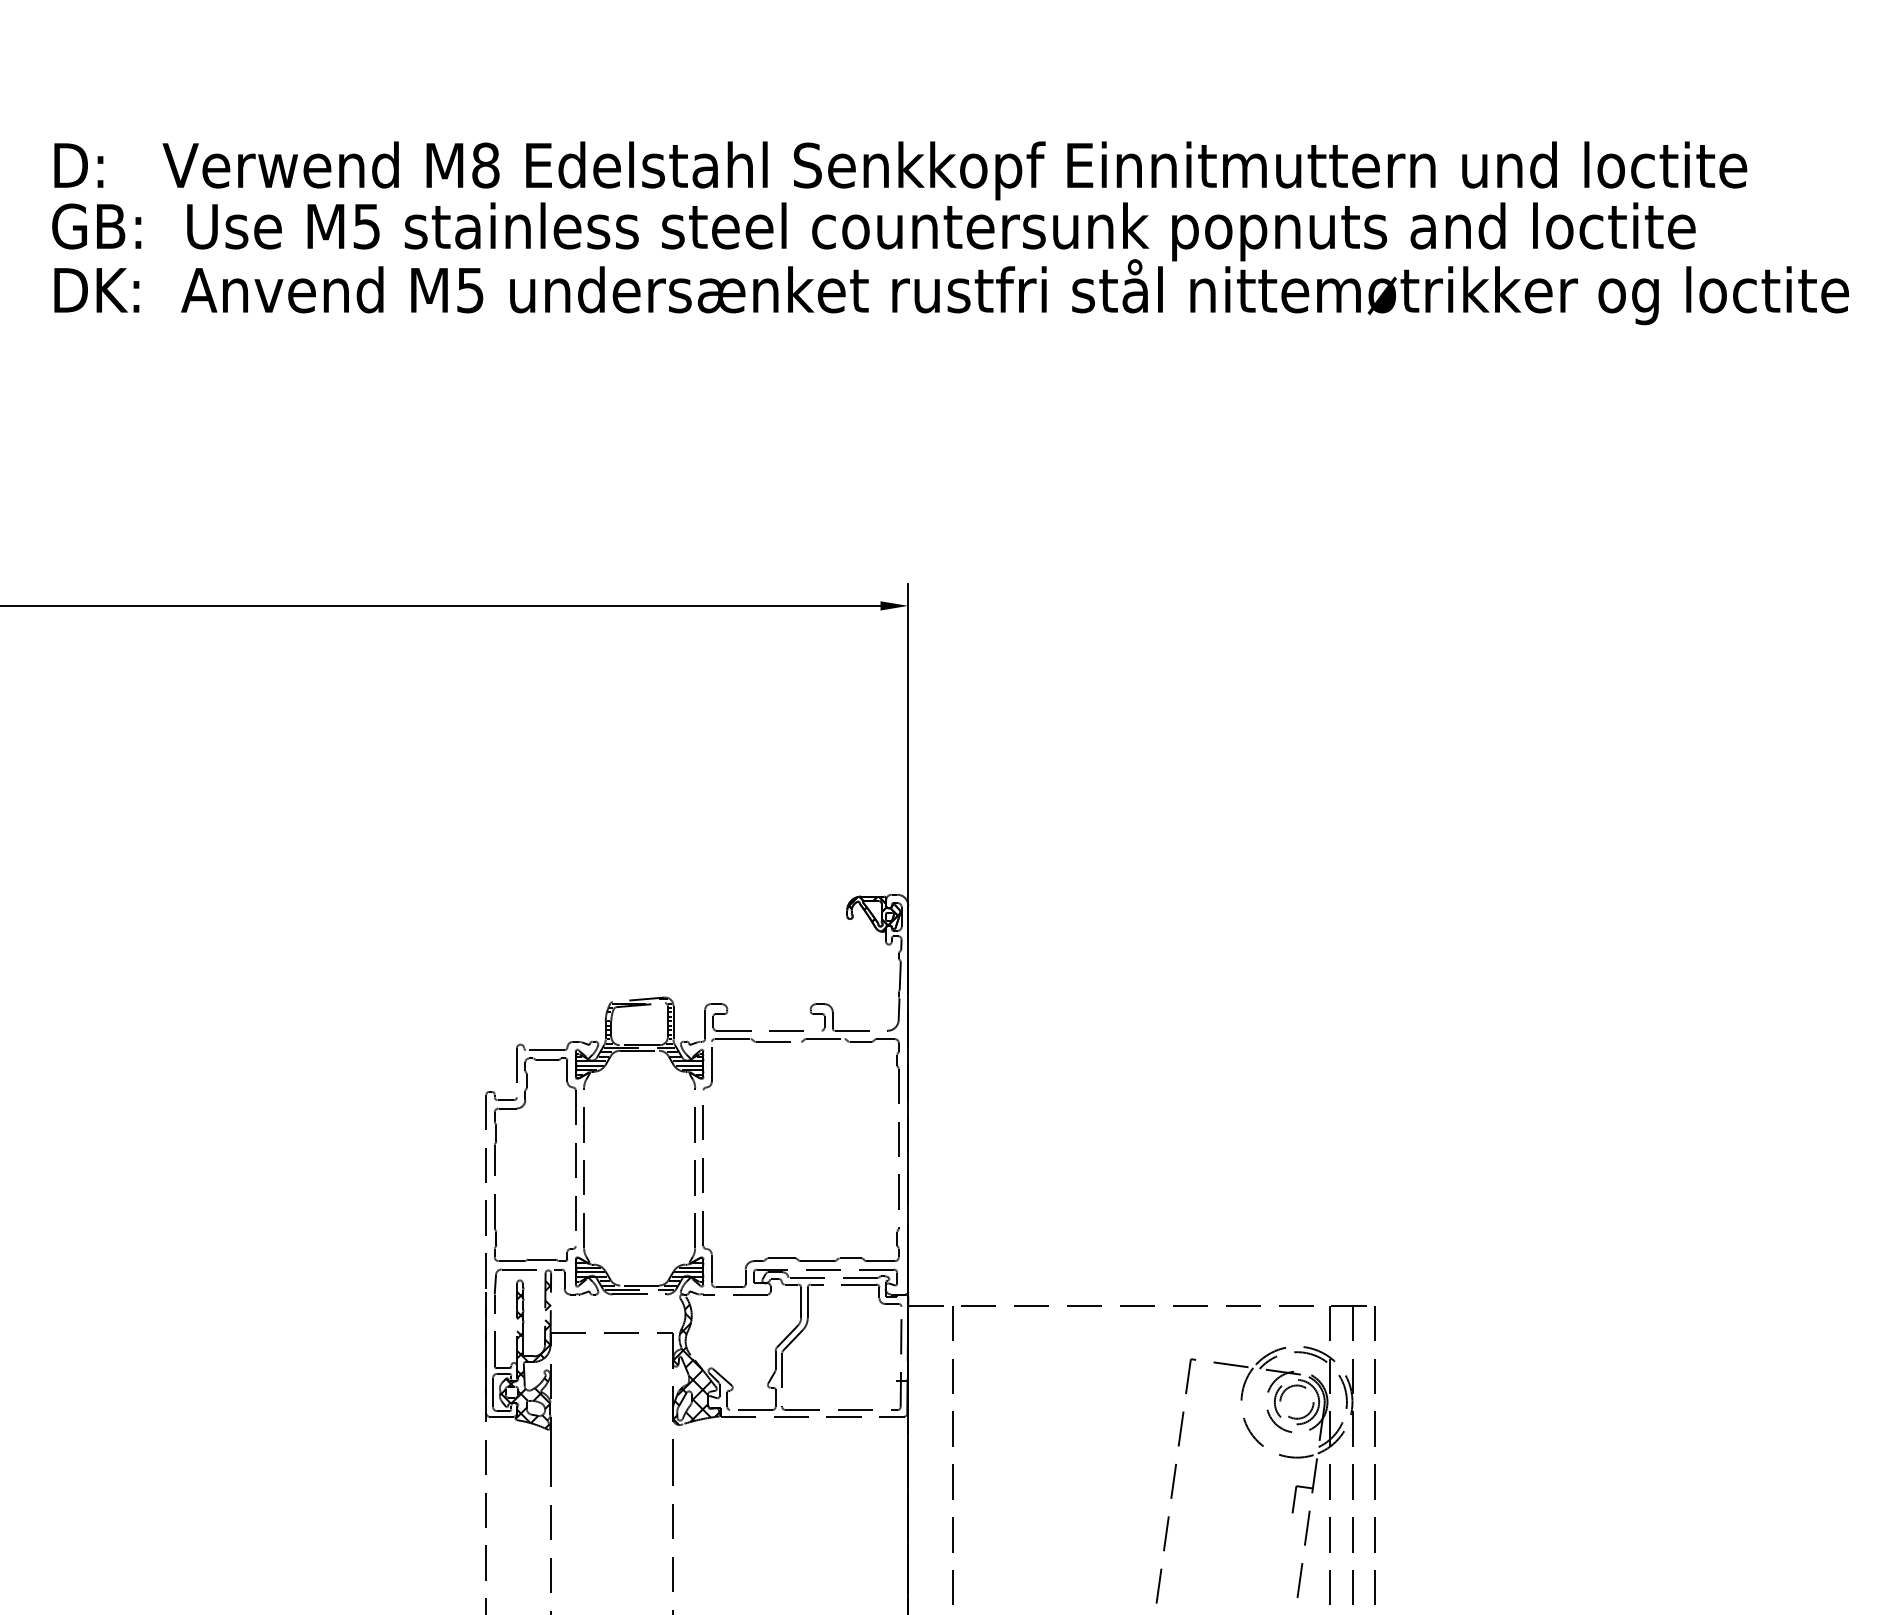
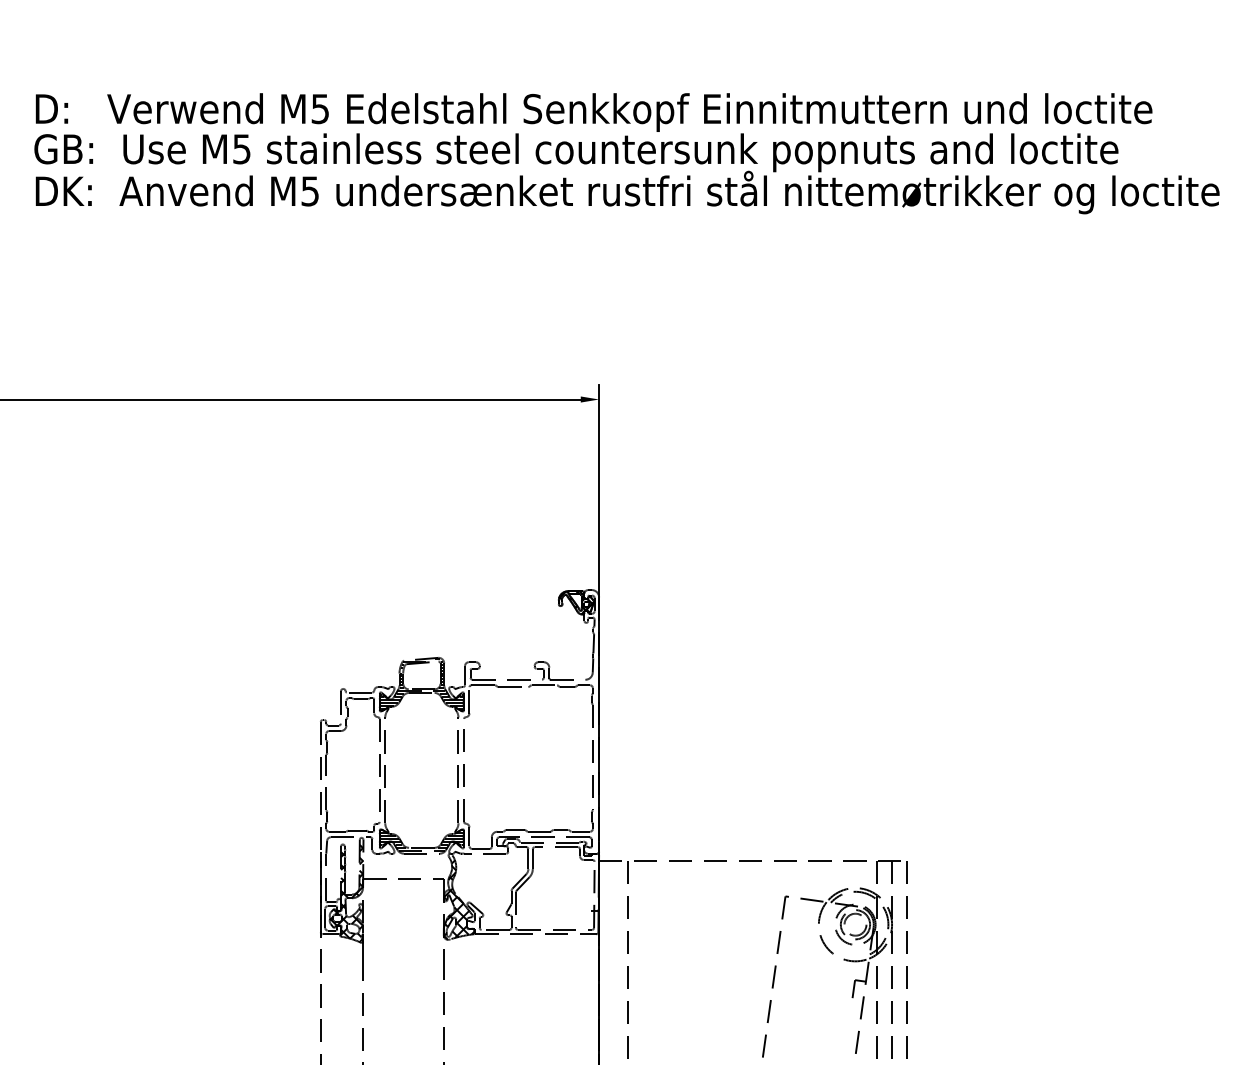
text: (485, 164) -> (320, 108), M8 -> M5

